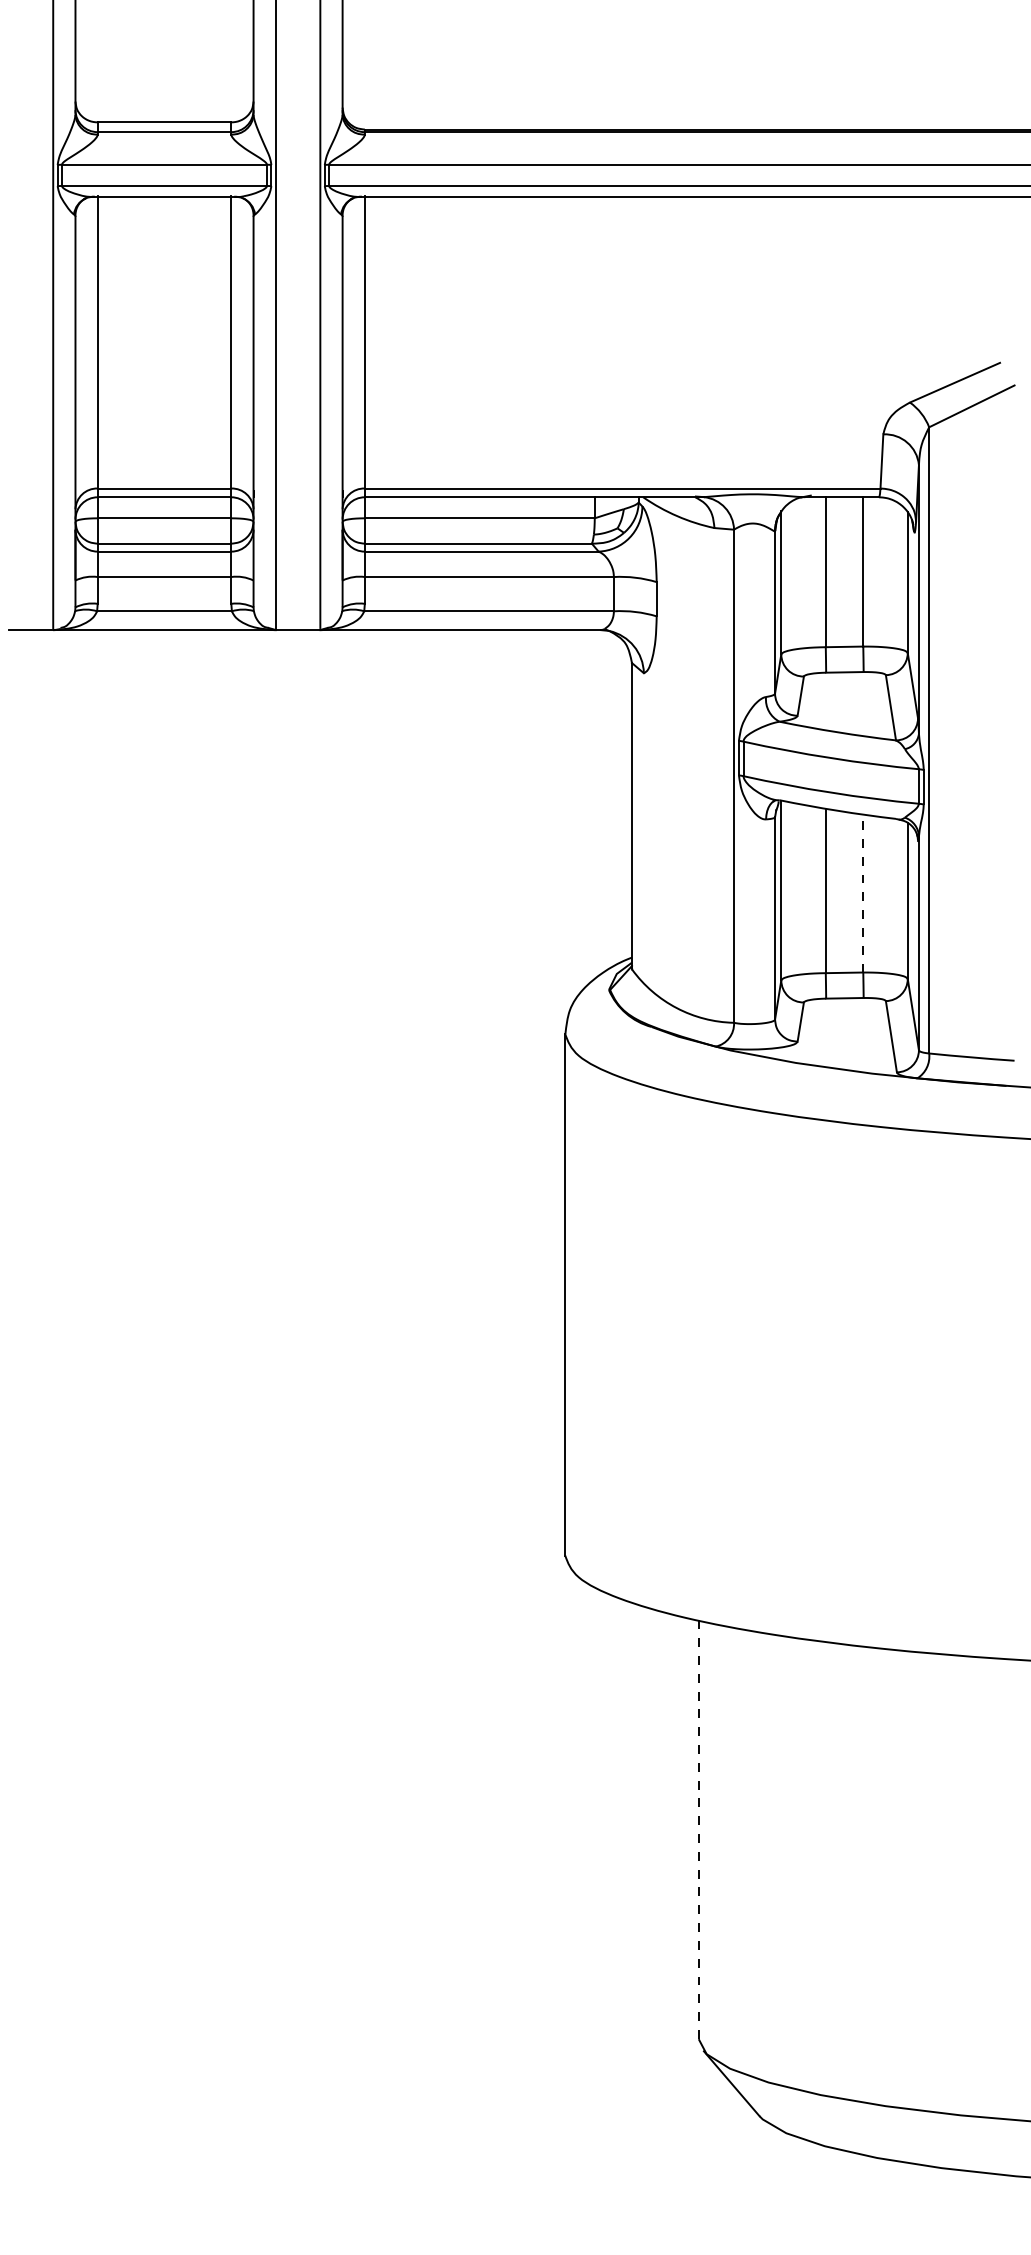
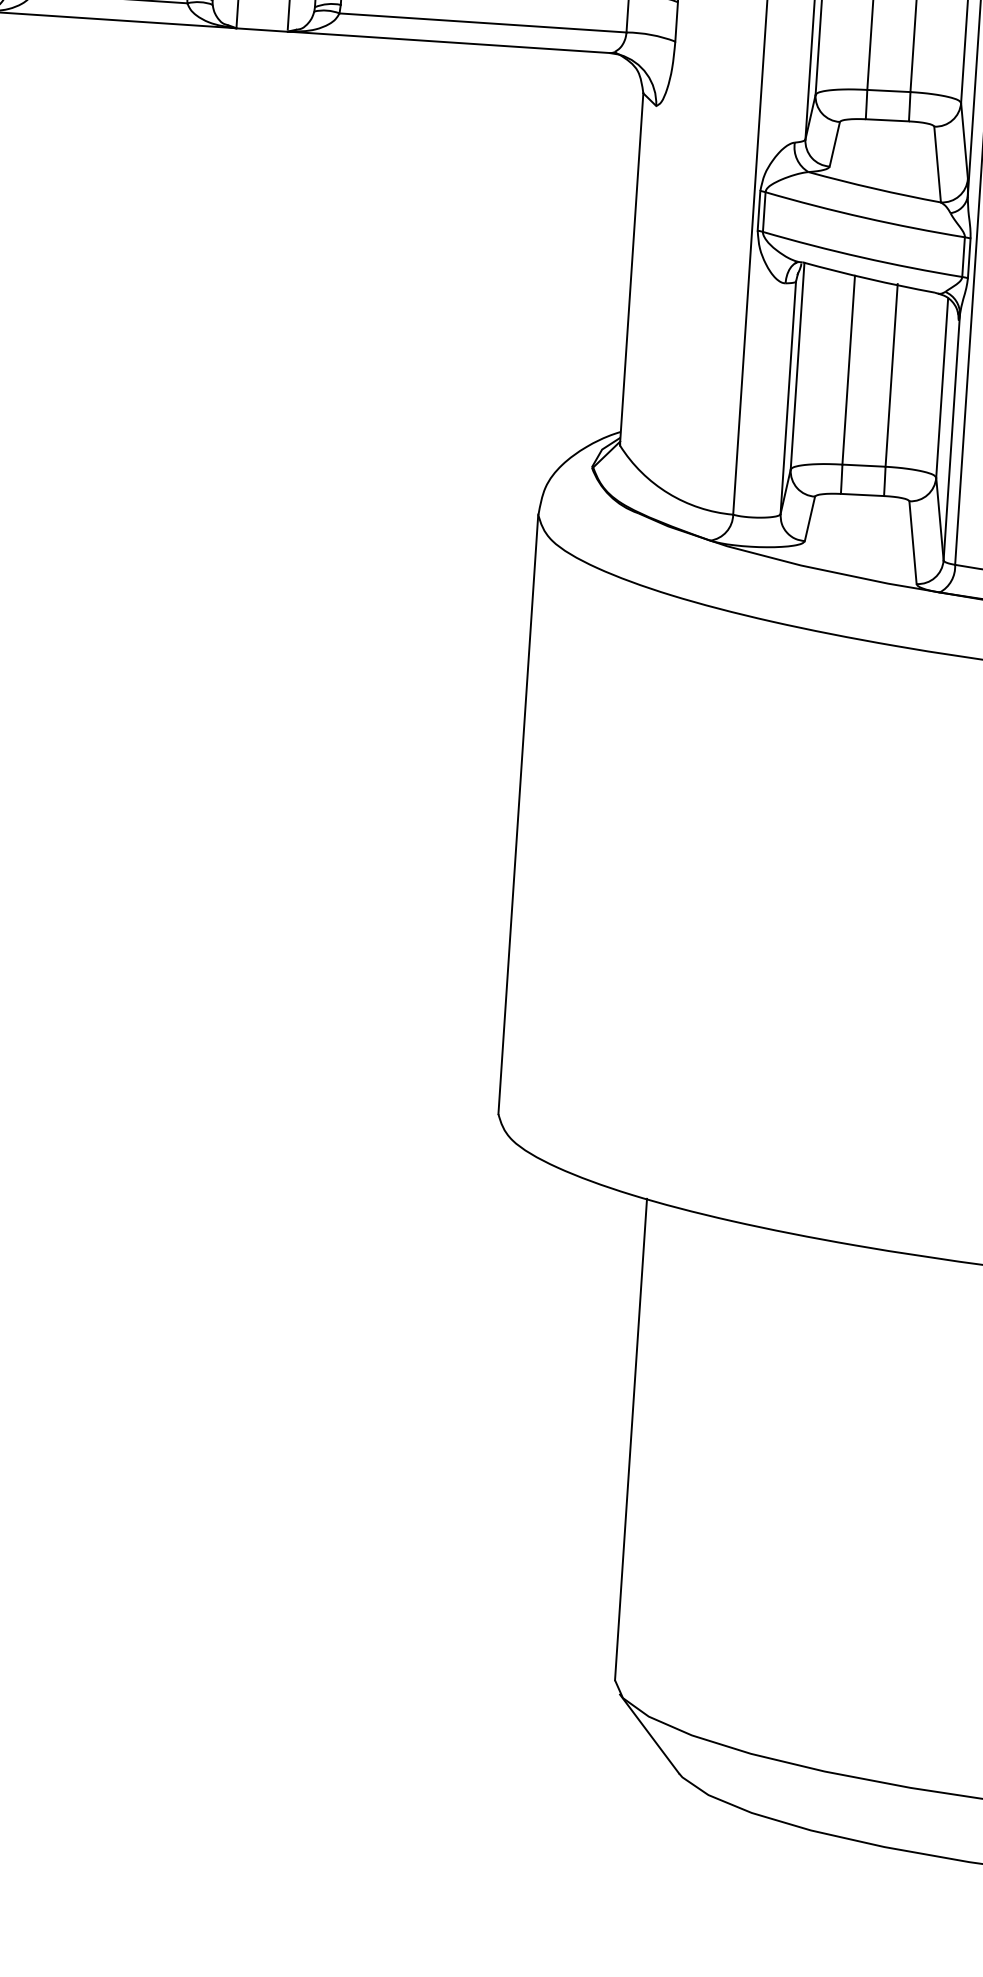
line: (863, 892) -> (891, 374), dashed -> solid
line: (698, 1830) -> (630, 1440), dashed -> solid

